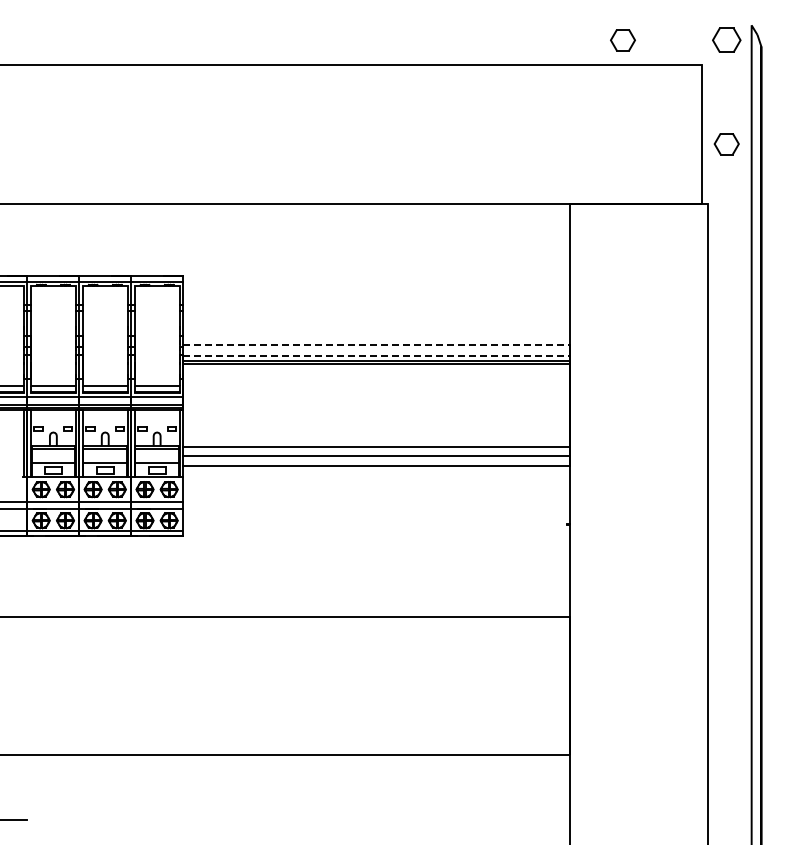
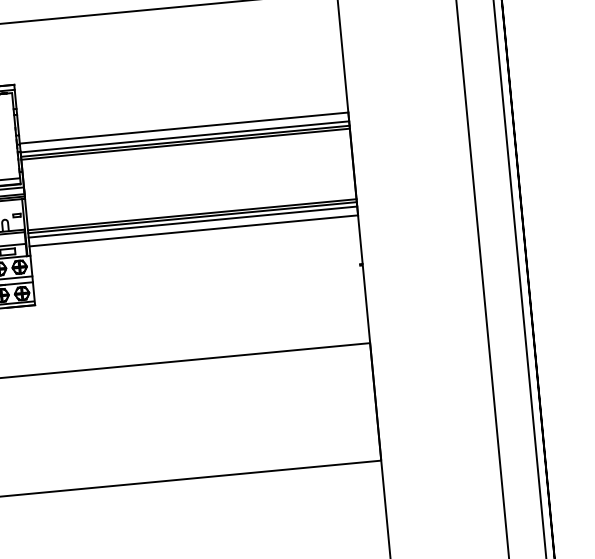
line: (376, 345) -> (184, 128), dashed -> solid
line: (376, 355) -> (184, 136), dashed -> solid
line: (376, 450) -> (192, 217), added

